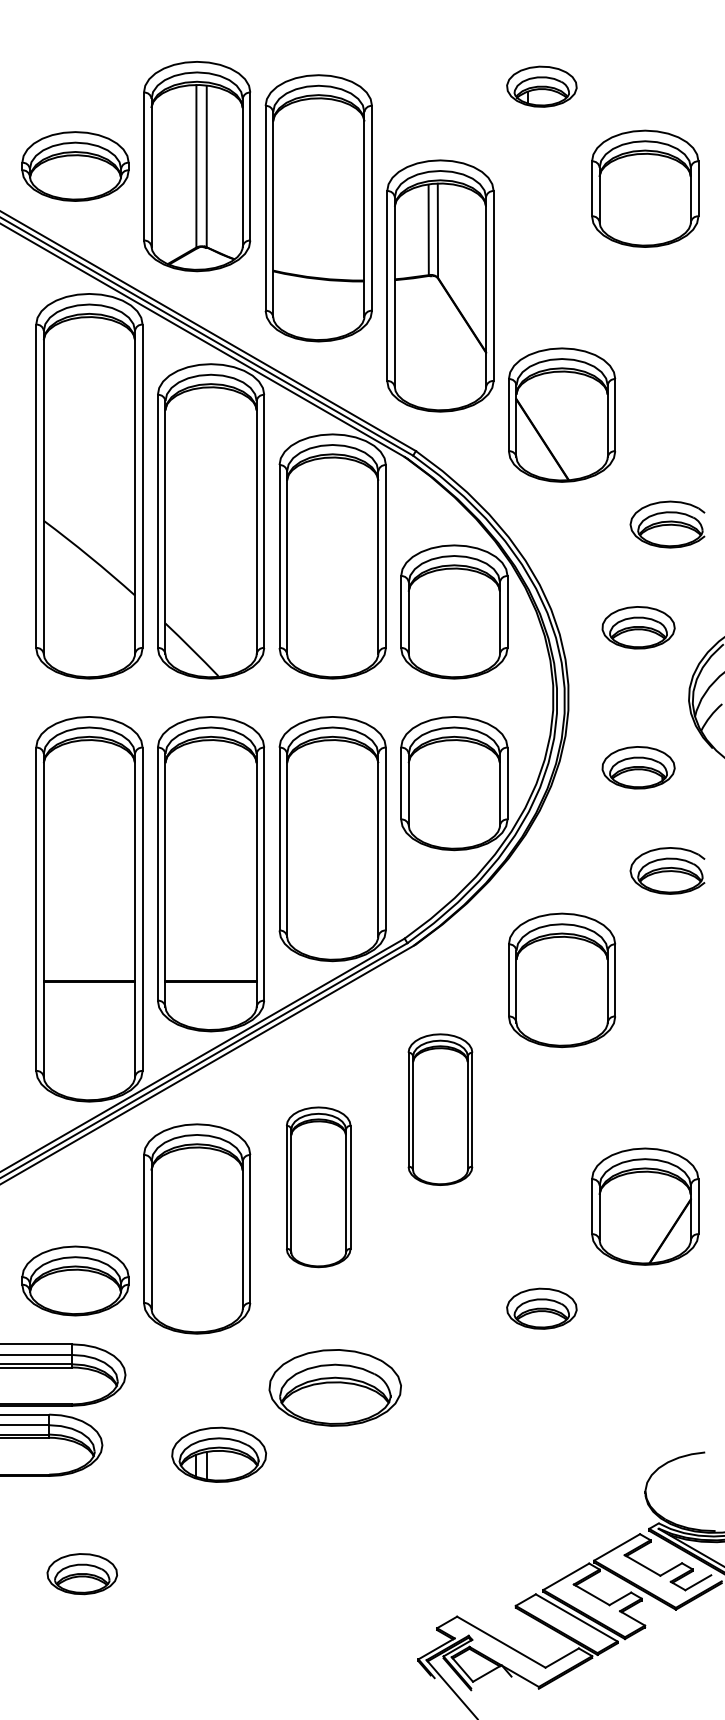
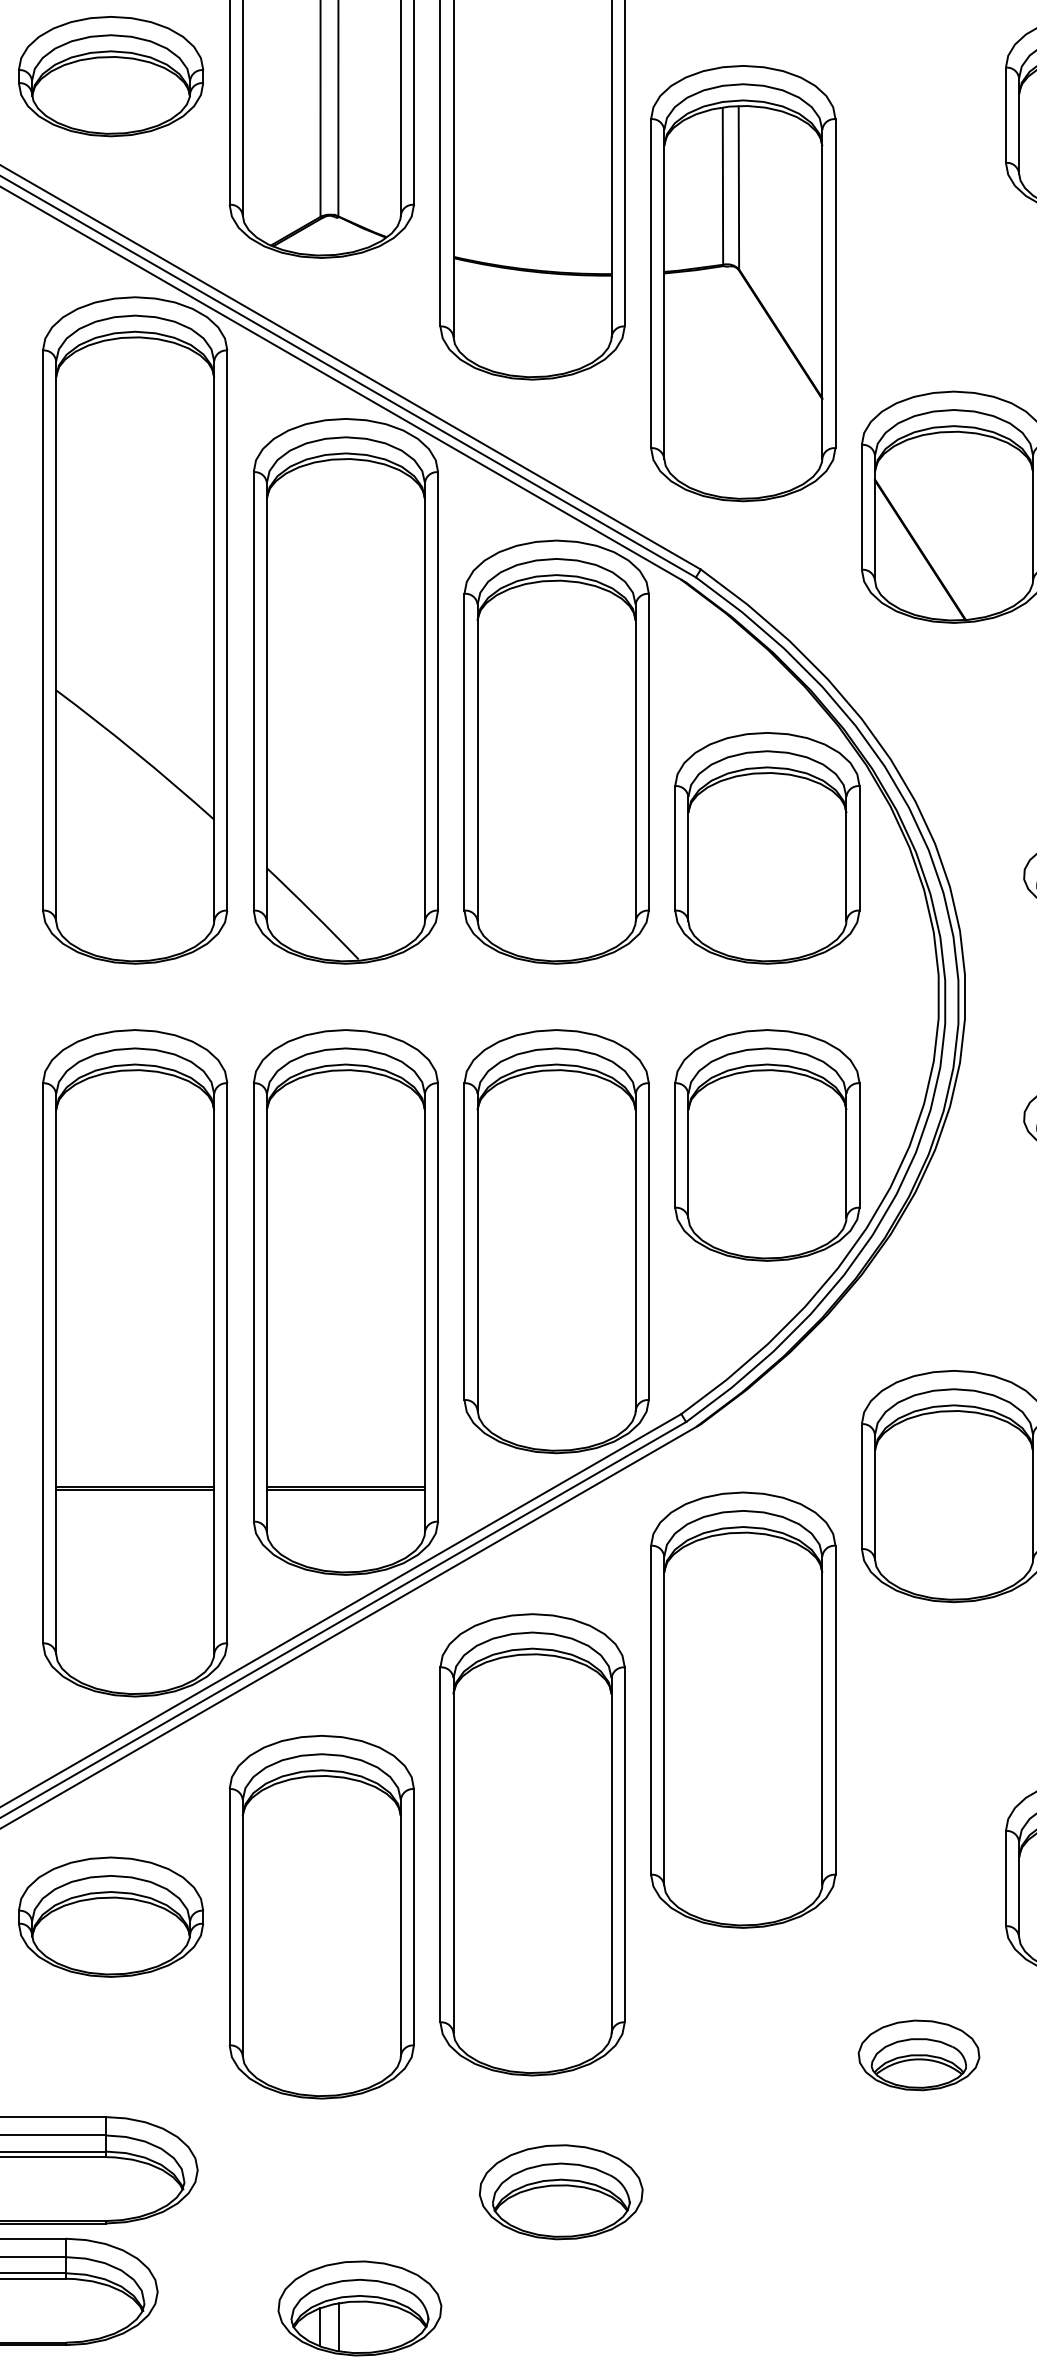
part: (440, 1109) -> (743, 1710), size x1.67
part: (318, 1187) -> (532, 1845), size x1.67
part: (75, 1280) -> (111, 1916), moved
part: (335, 1387) -> (561, 2191), size x0.71

